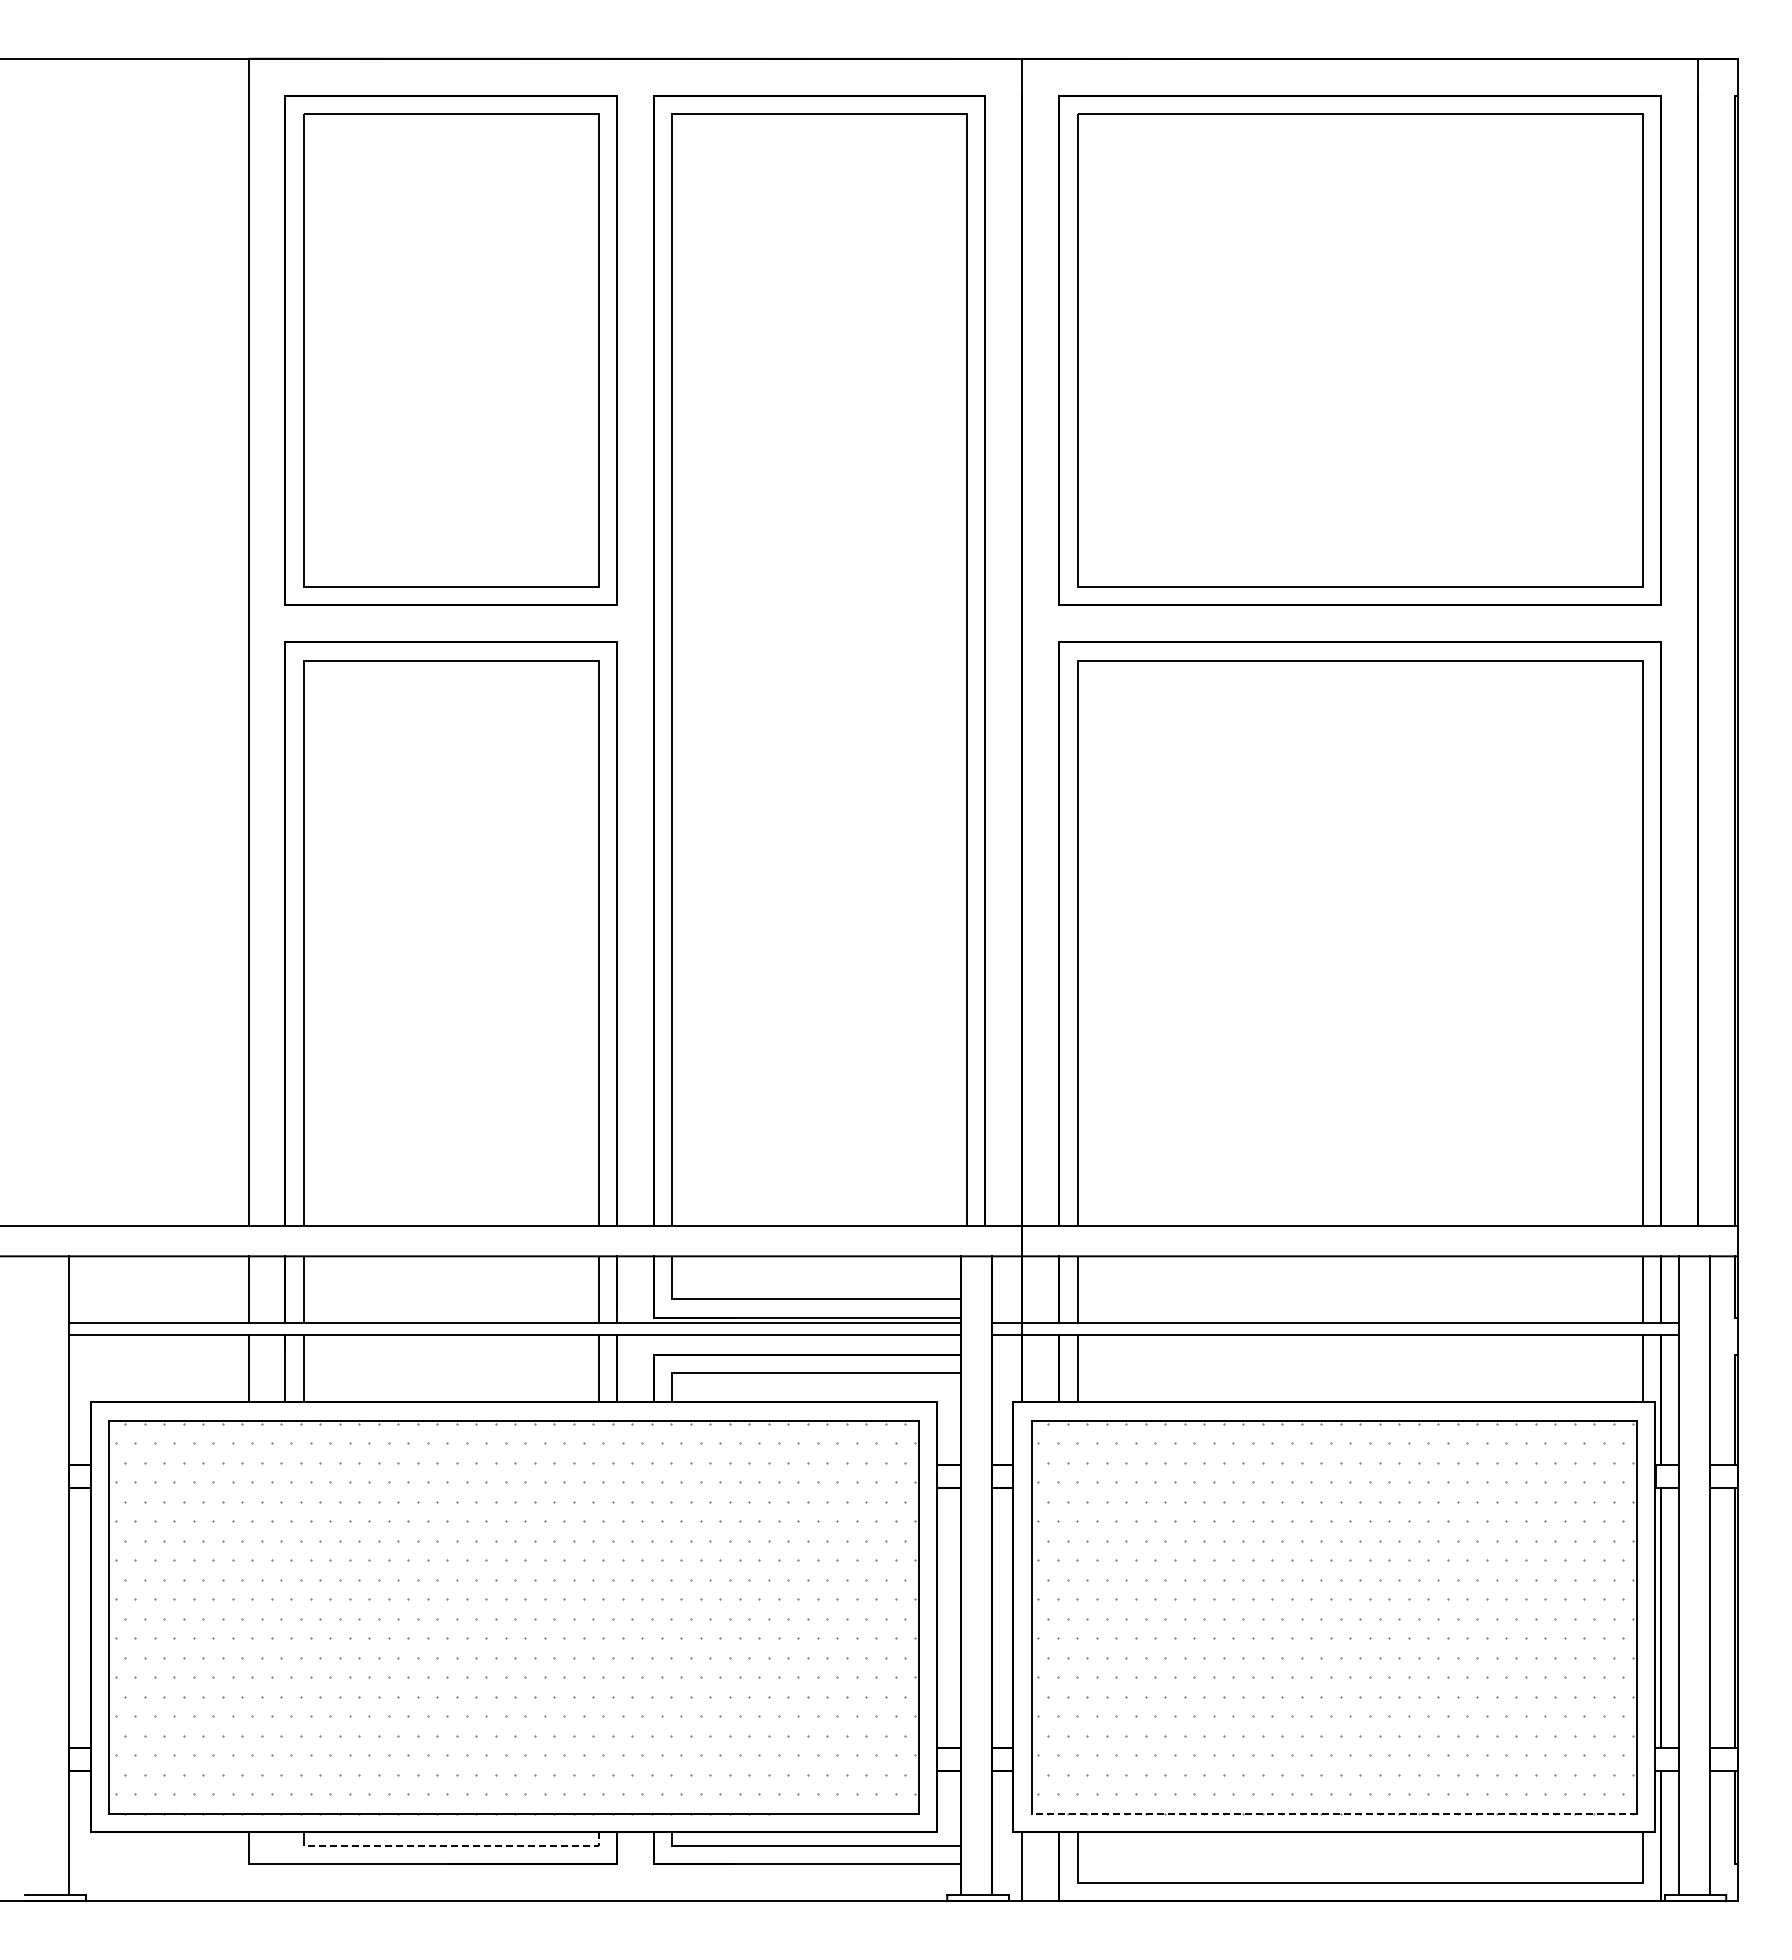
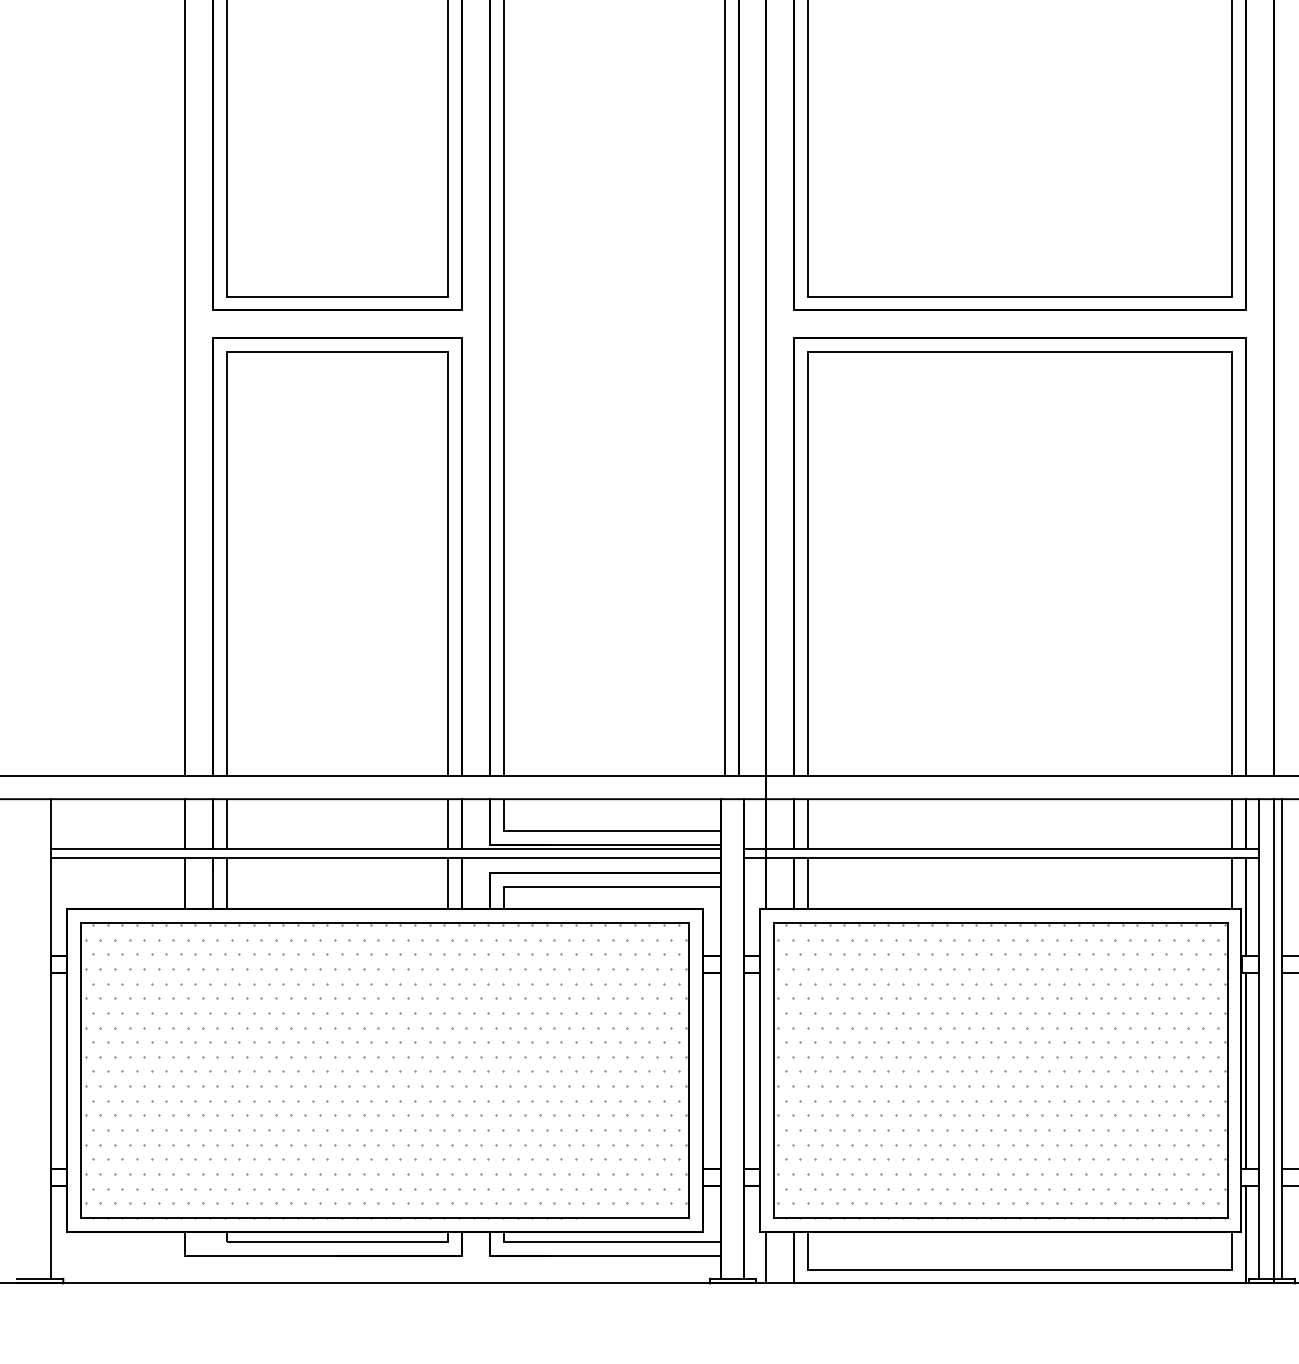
line: (1697, 1578) -> (1273, 1041), added
line: (1333, 1813) -> (1000, 1217), dashed -> solid
line: (458, 1845) -> (343, 1241), dashed -> solid

